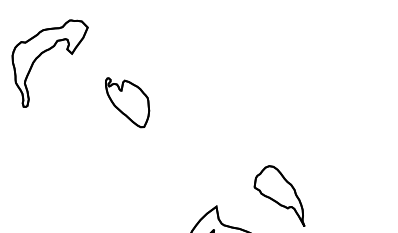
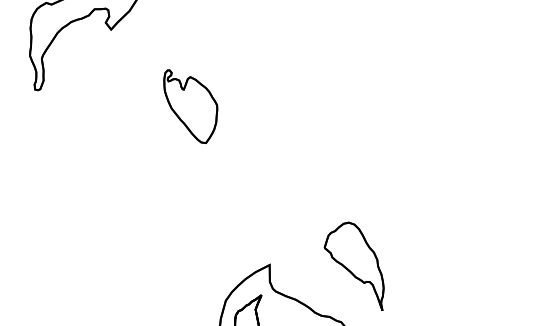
part: (128, 102) -> (190, 106), moved

